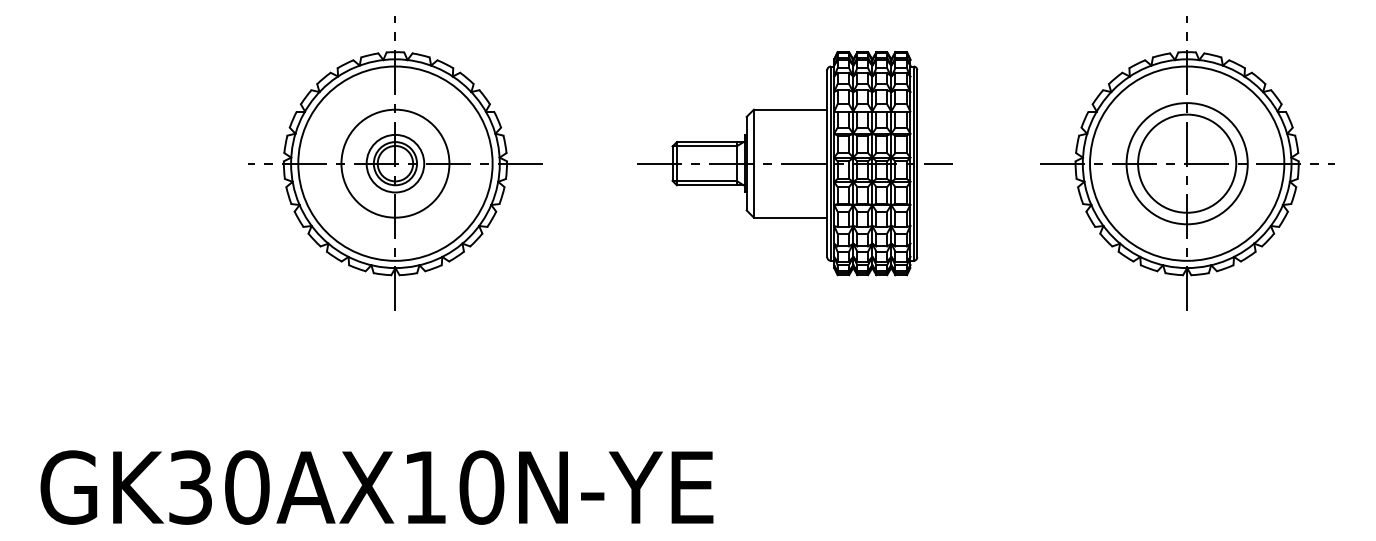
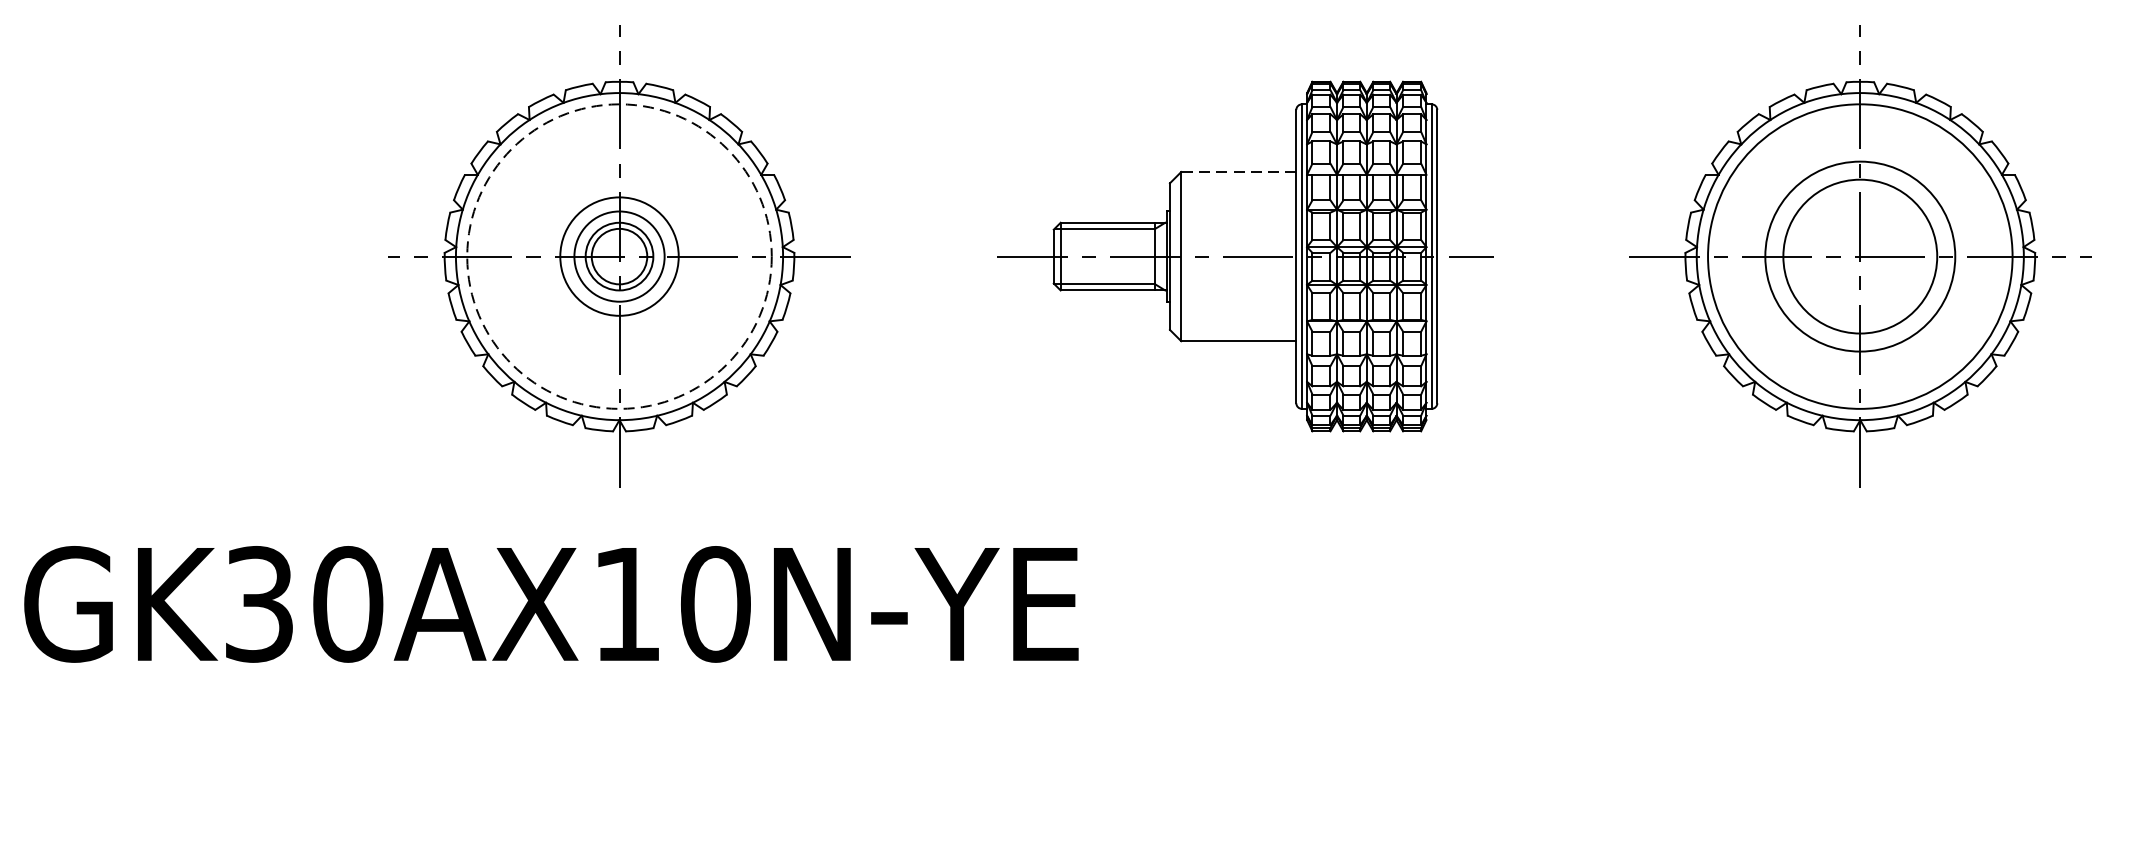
line: (790, 109) -> (1238, 171), solid -> dashed
circle: (395, 163) -> (619, 256), size x0.7
circle: (395, 163) -> (619, 256), solid -> dashed
text: (376, 487) -> (550, 604), moved

